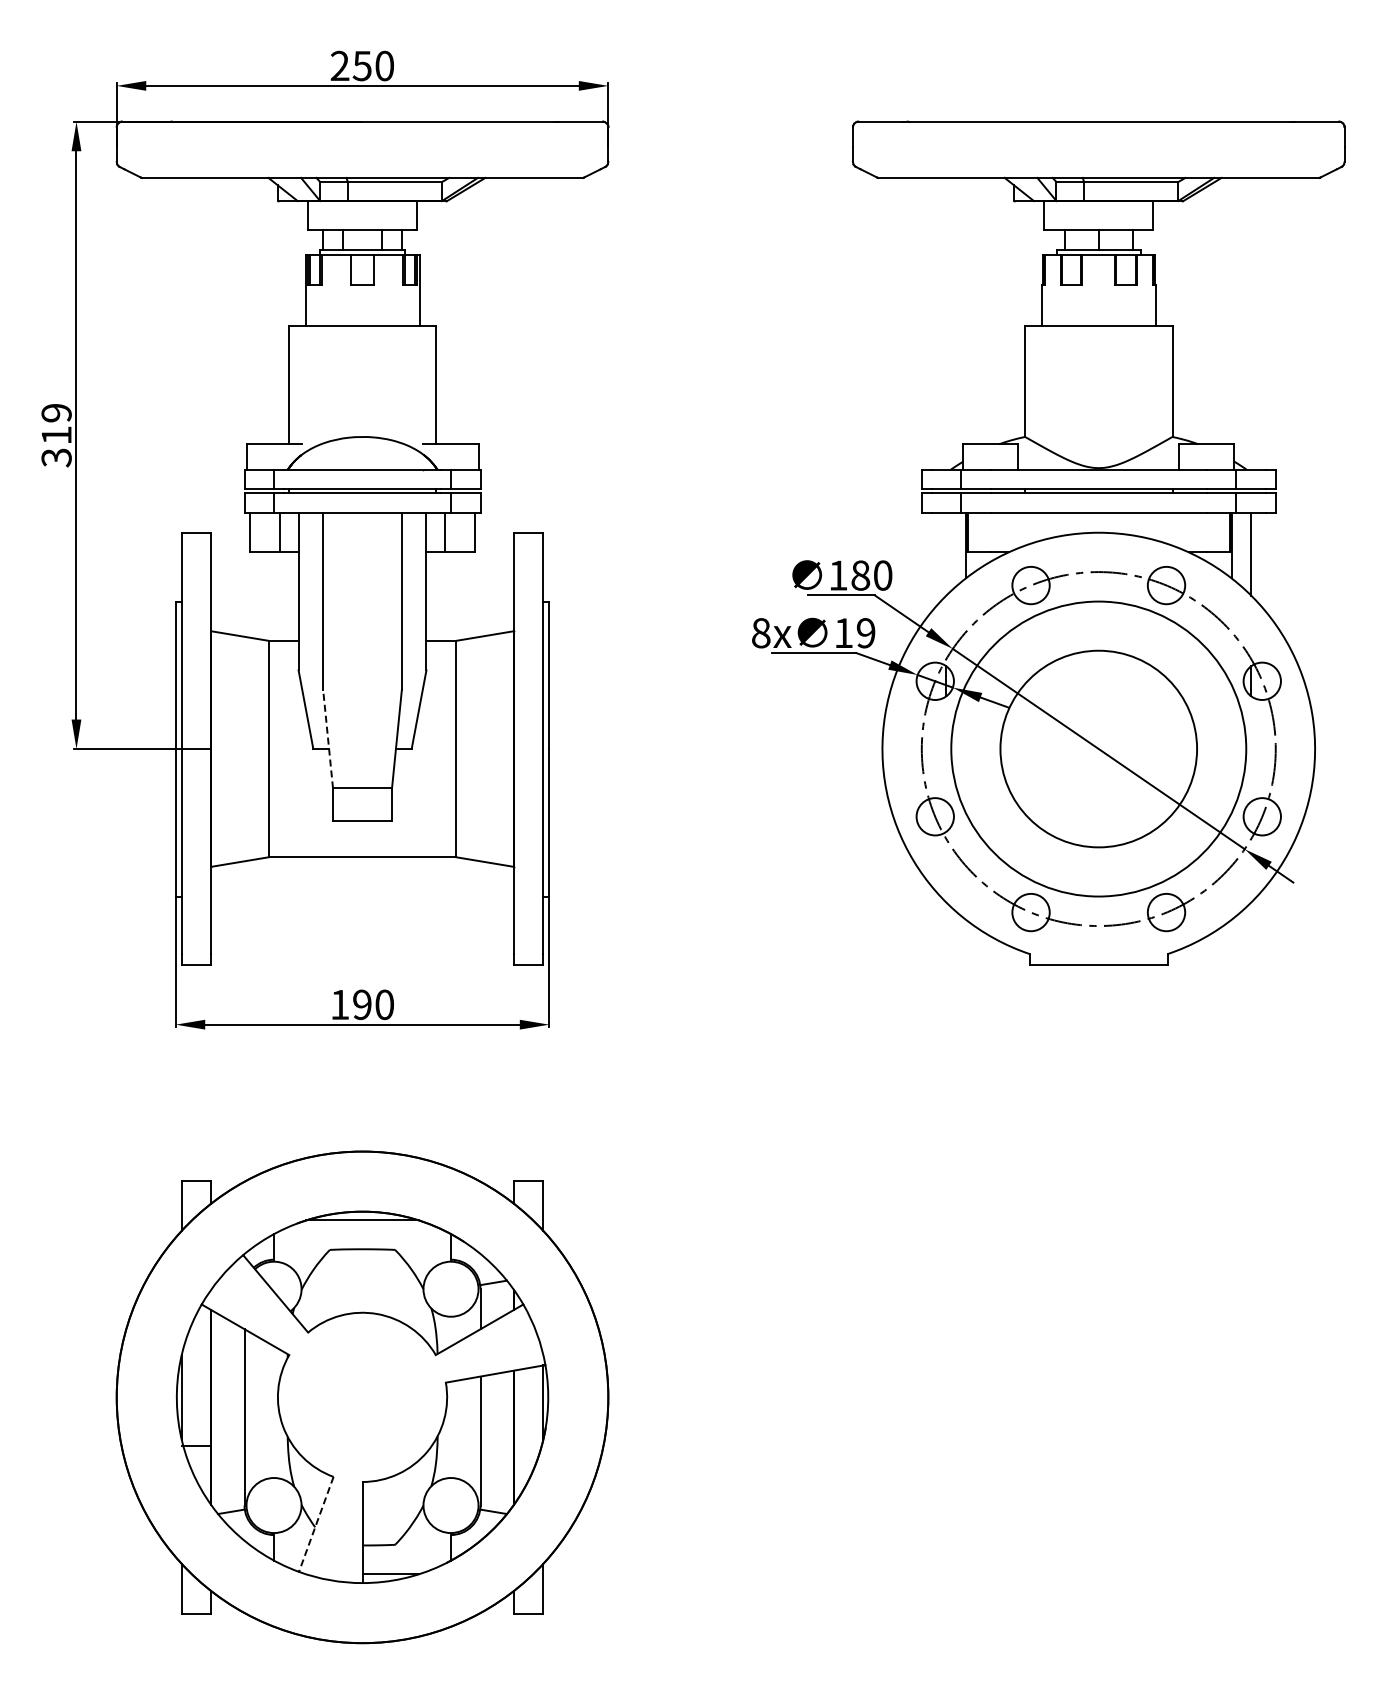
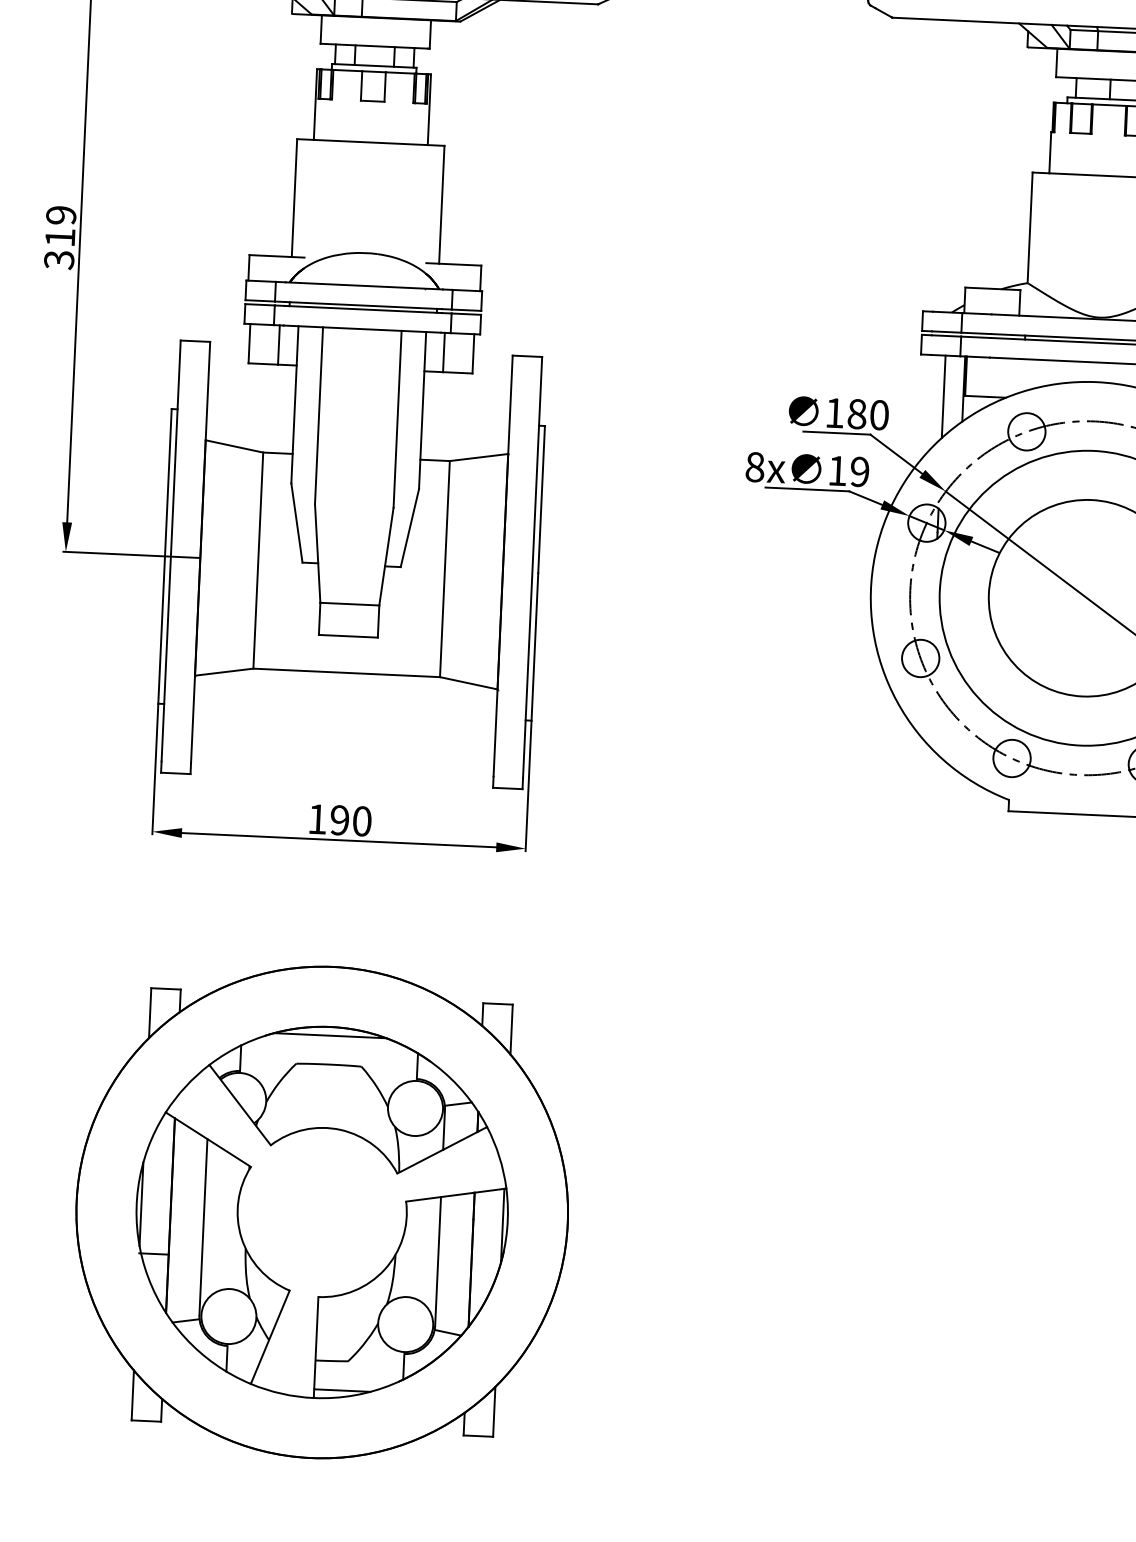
line: (946, 554) -> (943, 396), added
line: (328, 738) -> (318, 552), dashed -> solid
line: (316, 1524) -> (270, 1337), dashed -> solid

